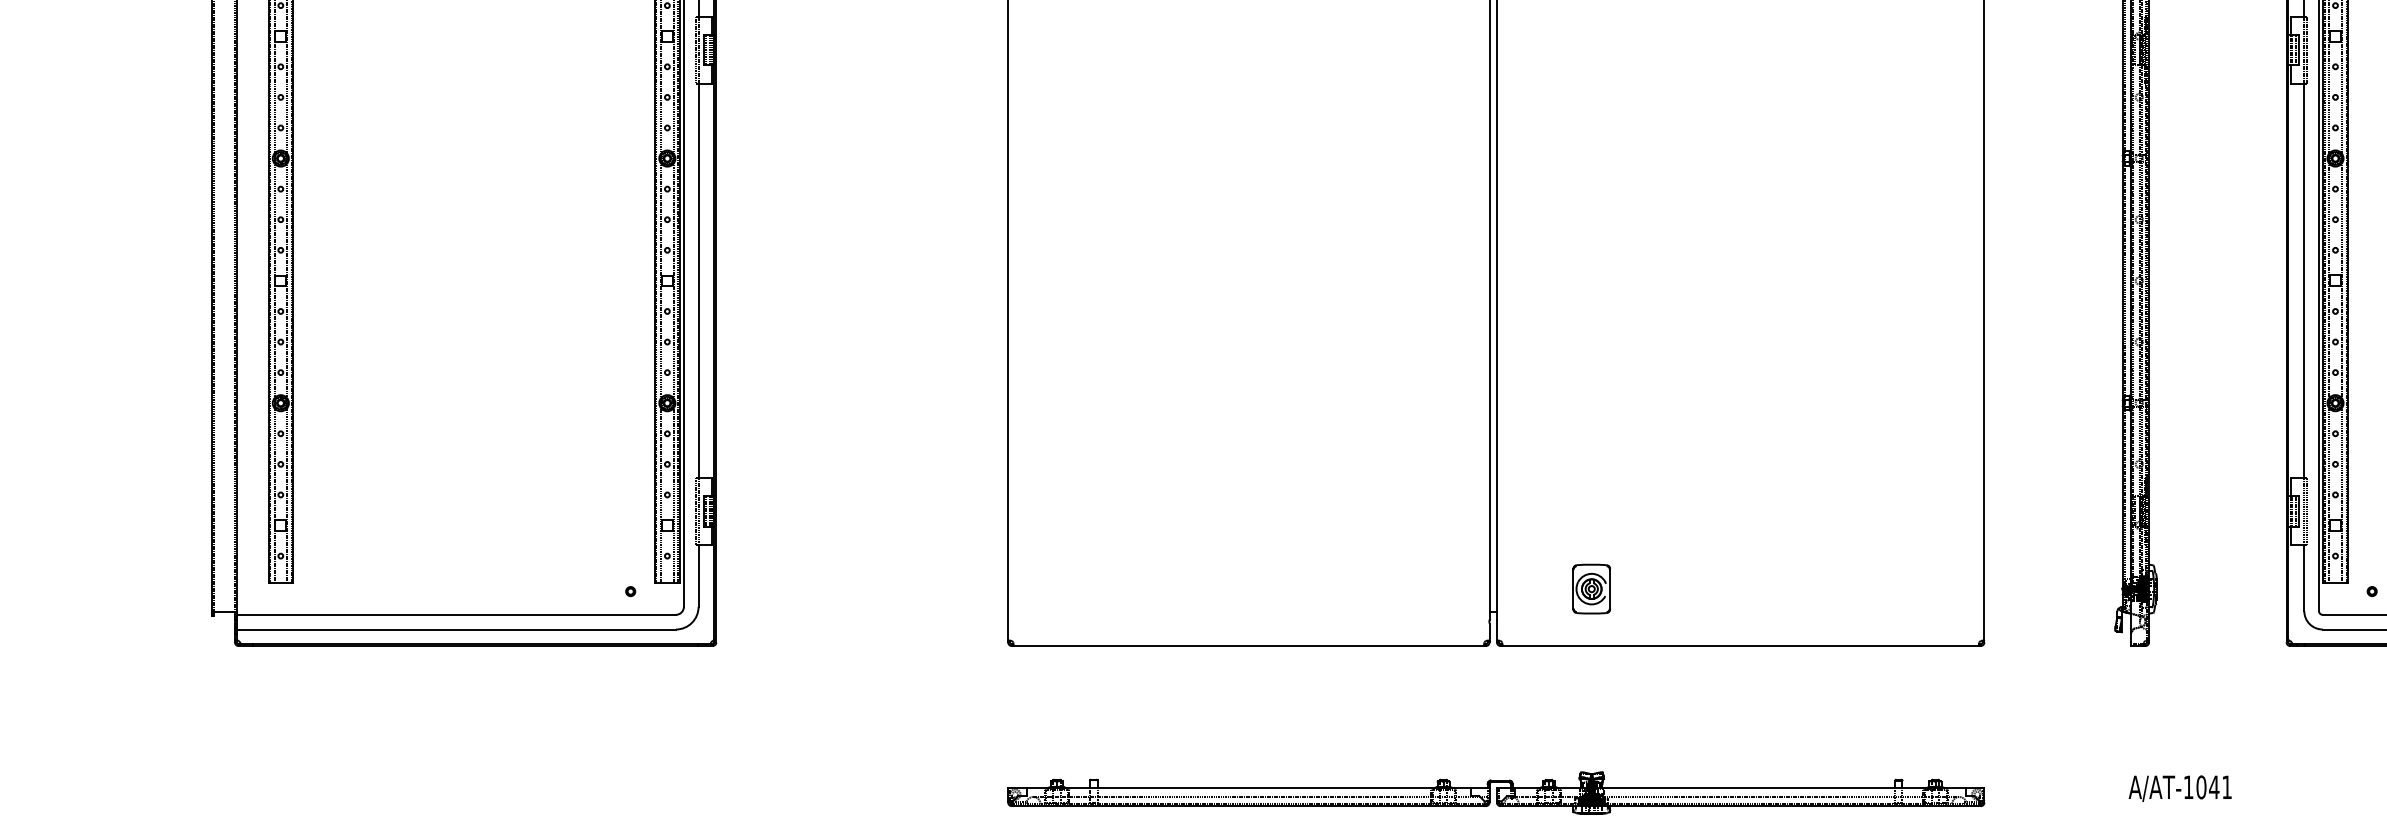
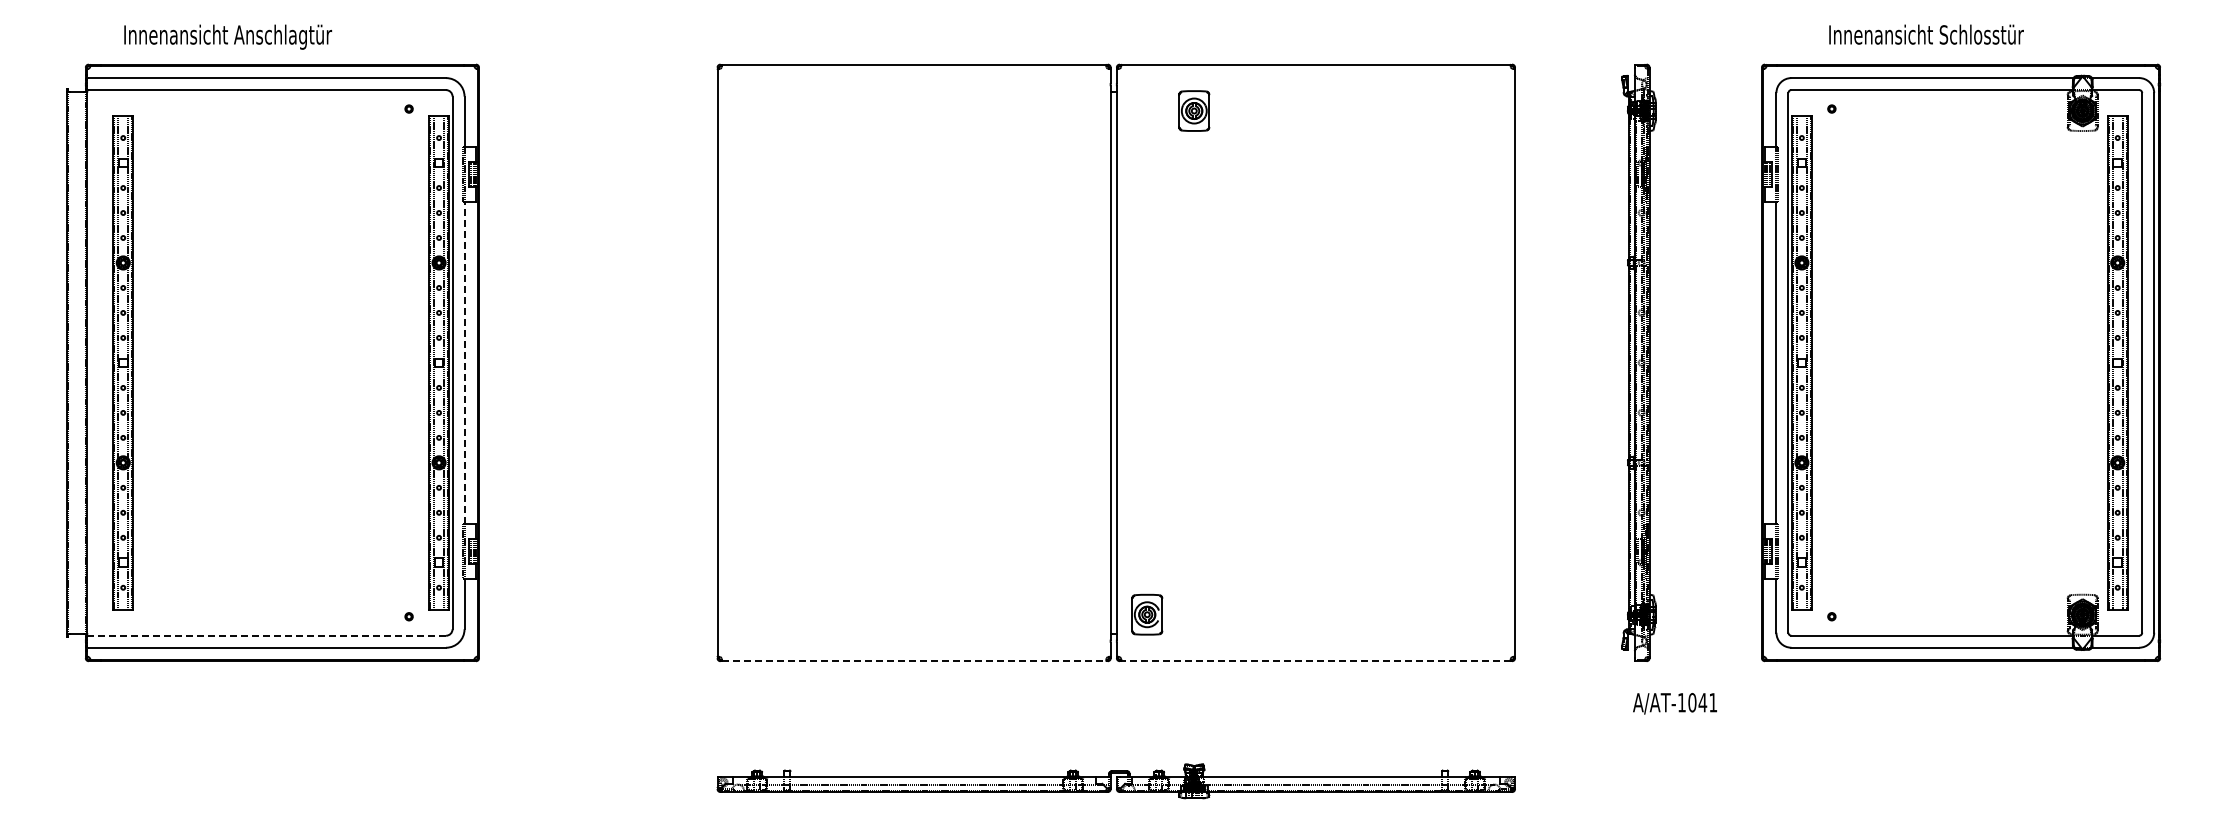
line: (698, 280) -> (464, 362), solid -> dashed
part: (1592, 588) -> (1147, 614), moved
line: (457, 614) -> (267, 635), solid -> dashed
line: (1249, 646) -> (914, 661), solid -> dashed
line: (1740, 646) -> (1315, 661), solid -> dashed
text: (2179, 788) -> (1674, 703), moved

